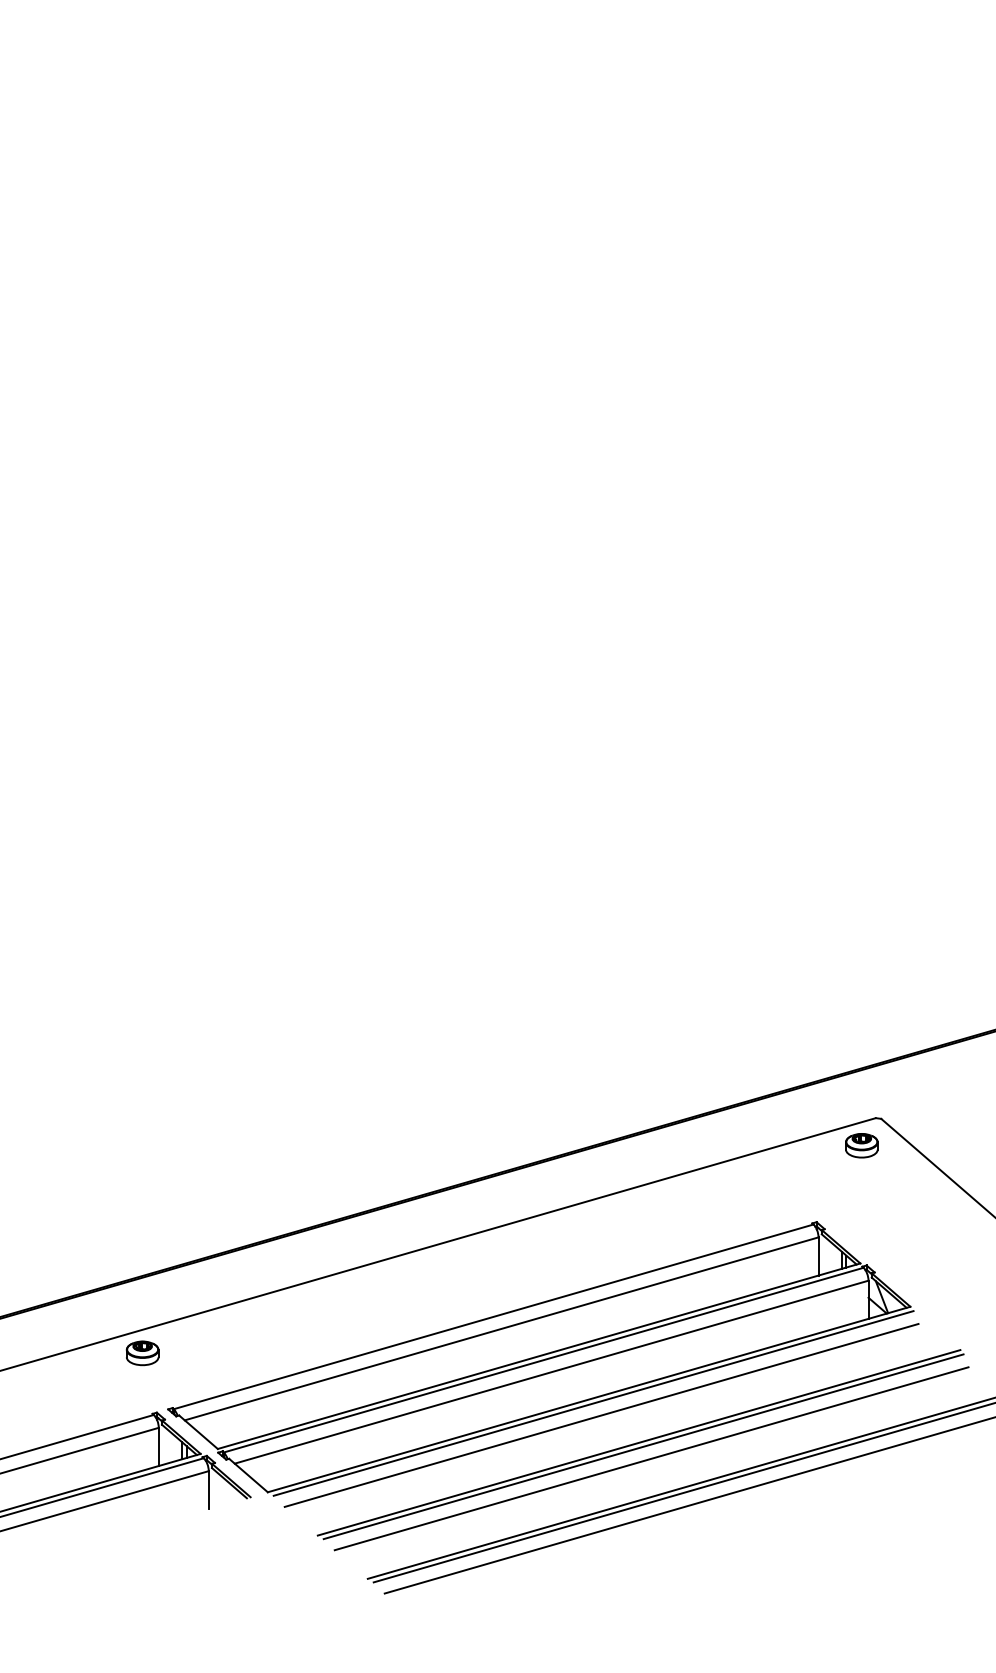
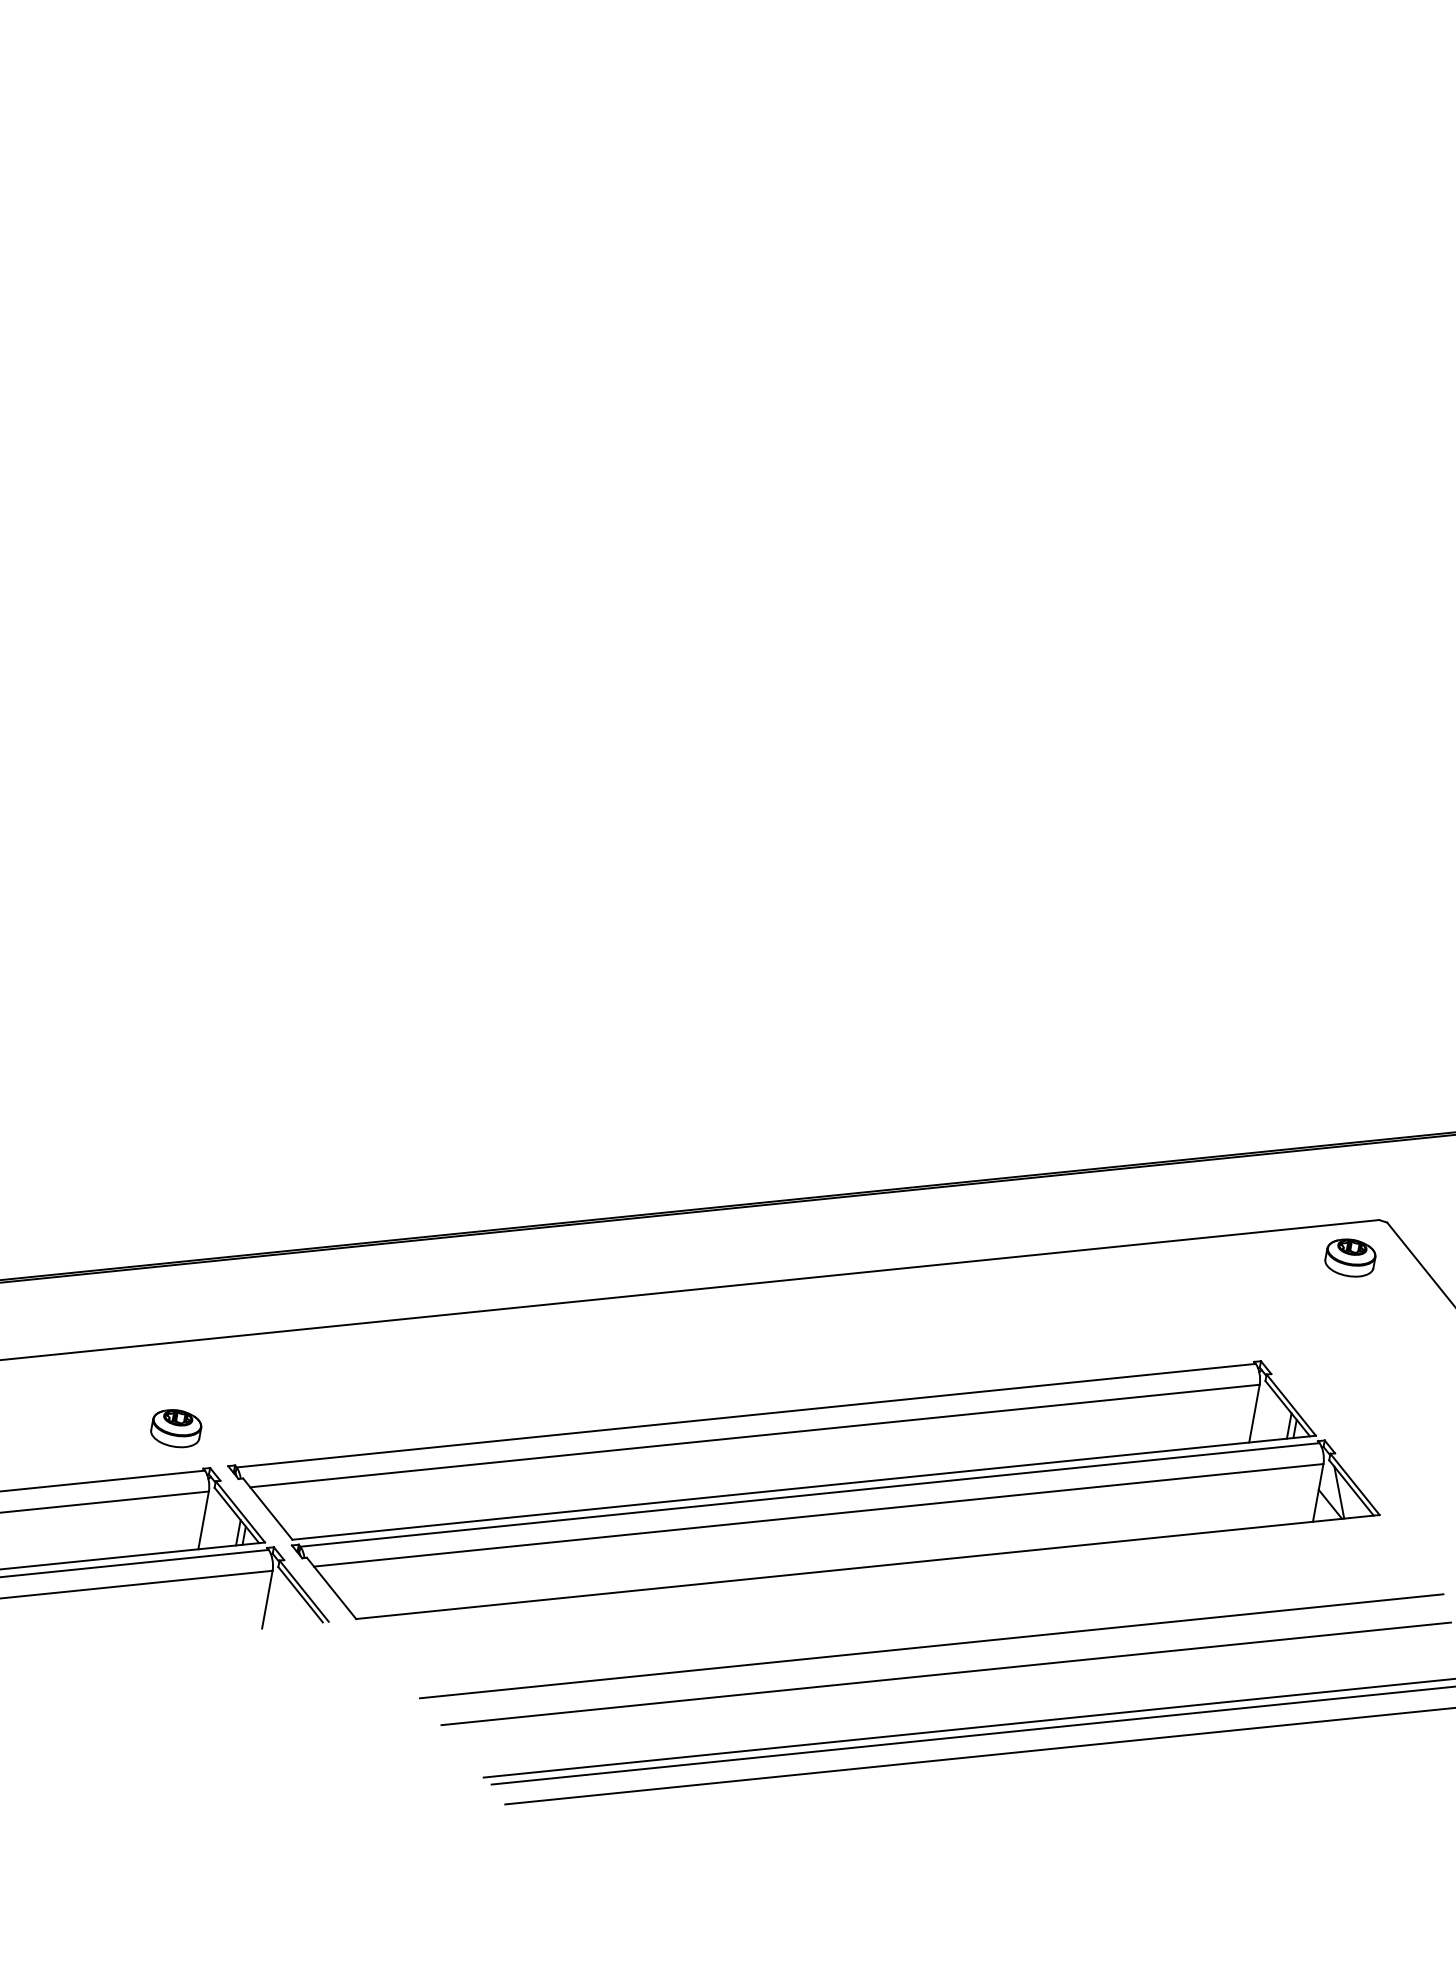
part: (142, 1353) -> (176, 1428), moved
line: (593, 1403) -> (873, 1574), removed
line: (601, 1414) -> (882, 1593), removed
line: (643, 1446) -> (937, 1653), removed

